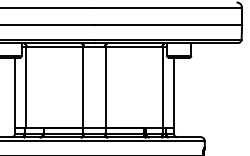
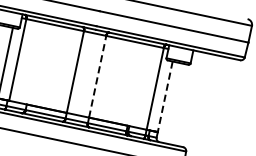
line: (105, 87) -> (97, 76), solid -> dashed
line: (173, 93) -> (164, 97), solid -> dashed

